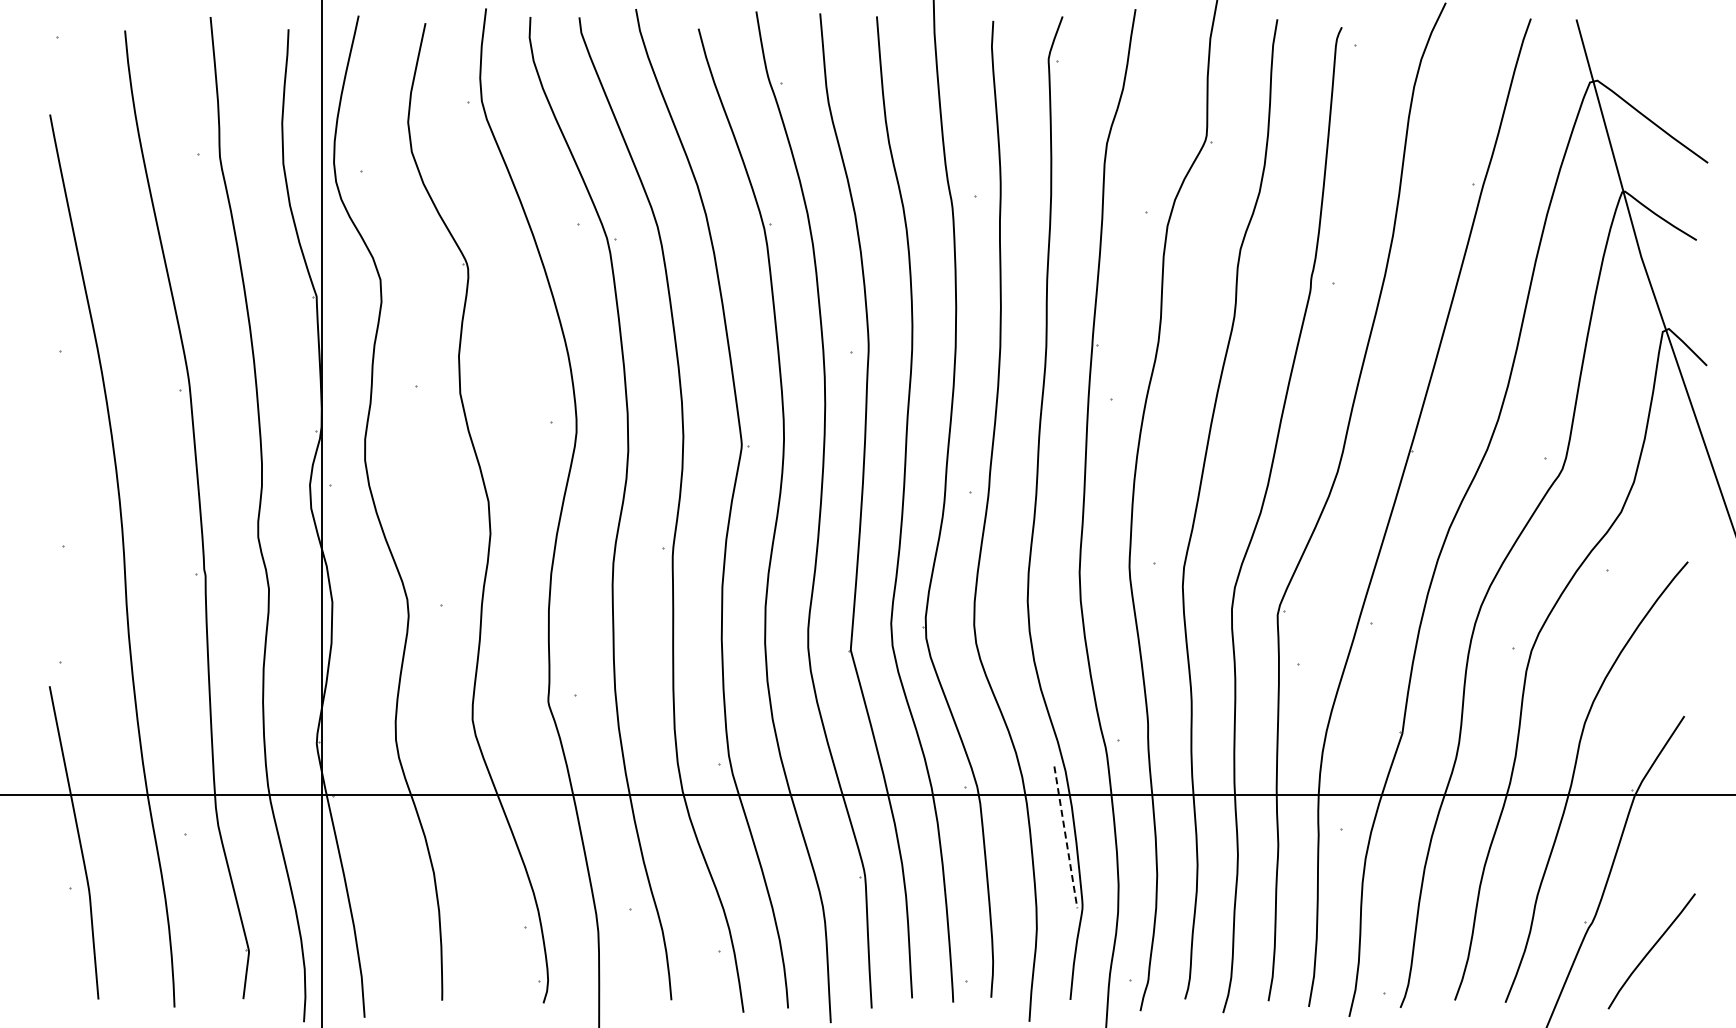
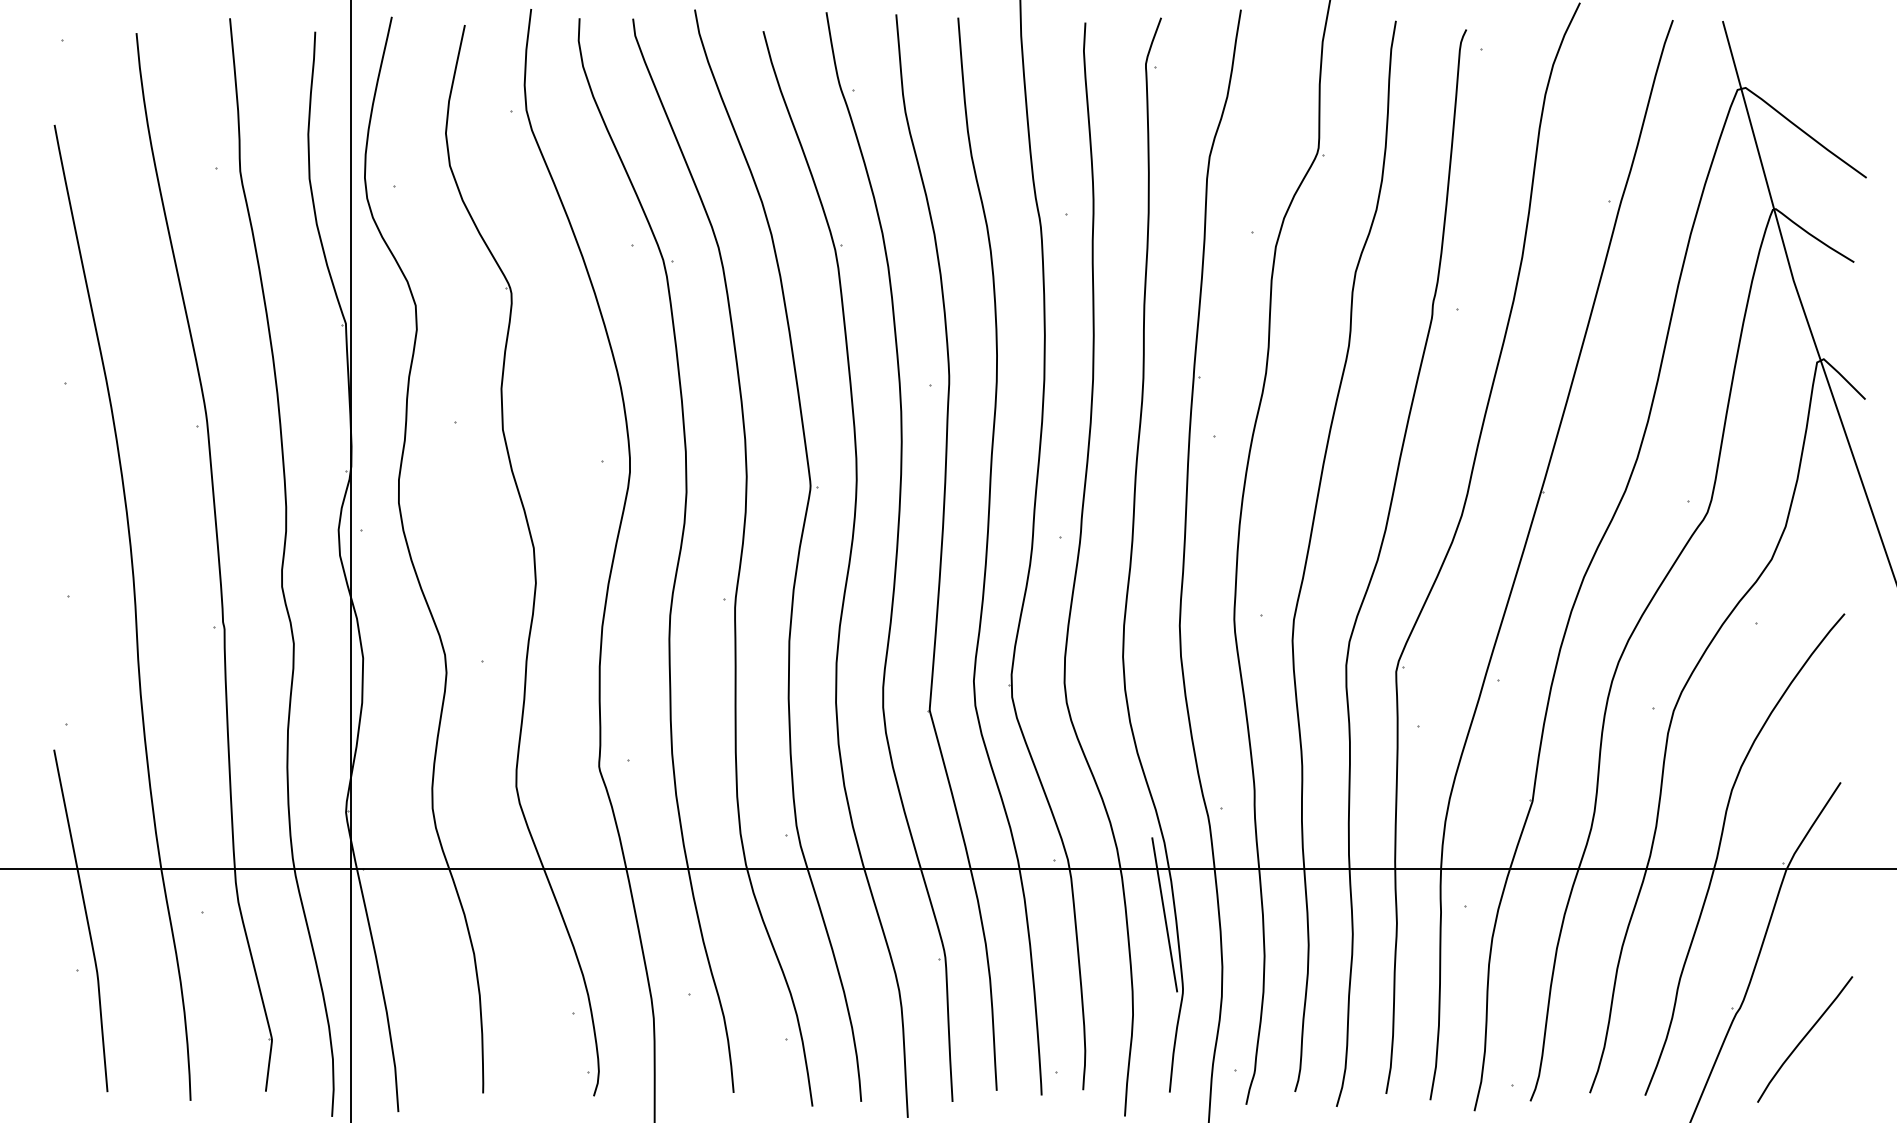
line: (1065, 837) -> (1164, 915), dashed -> solid

